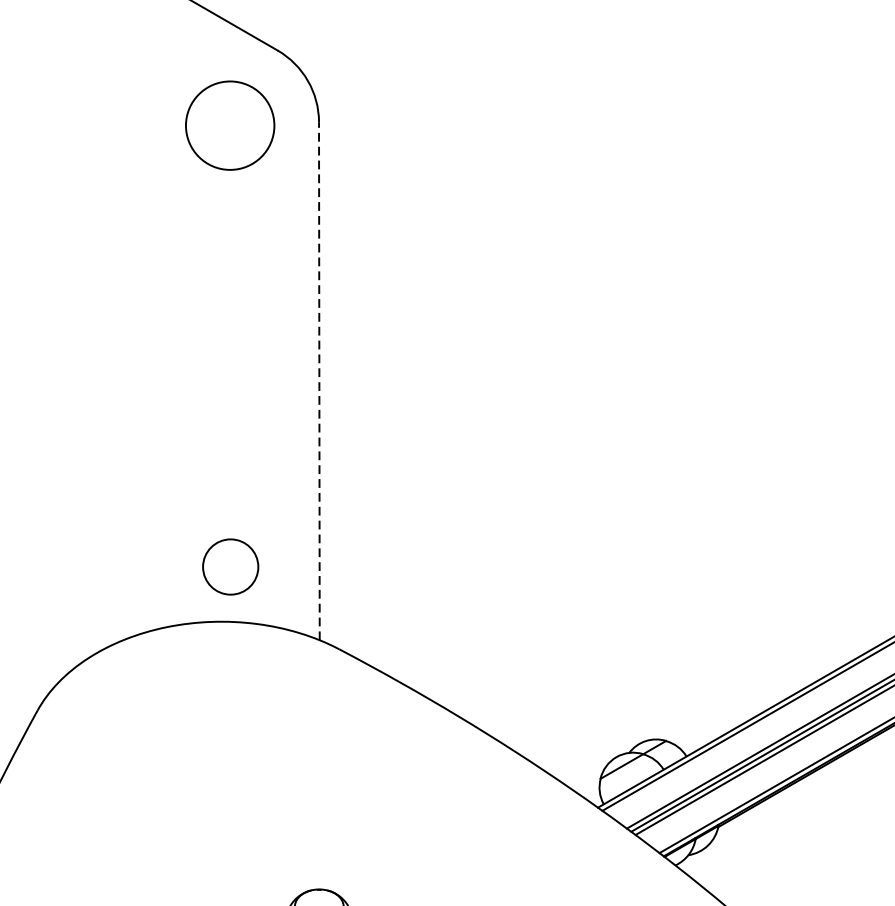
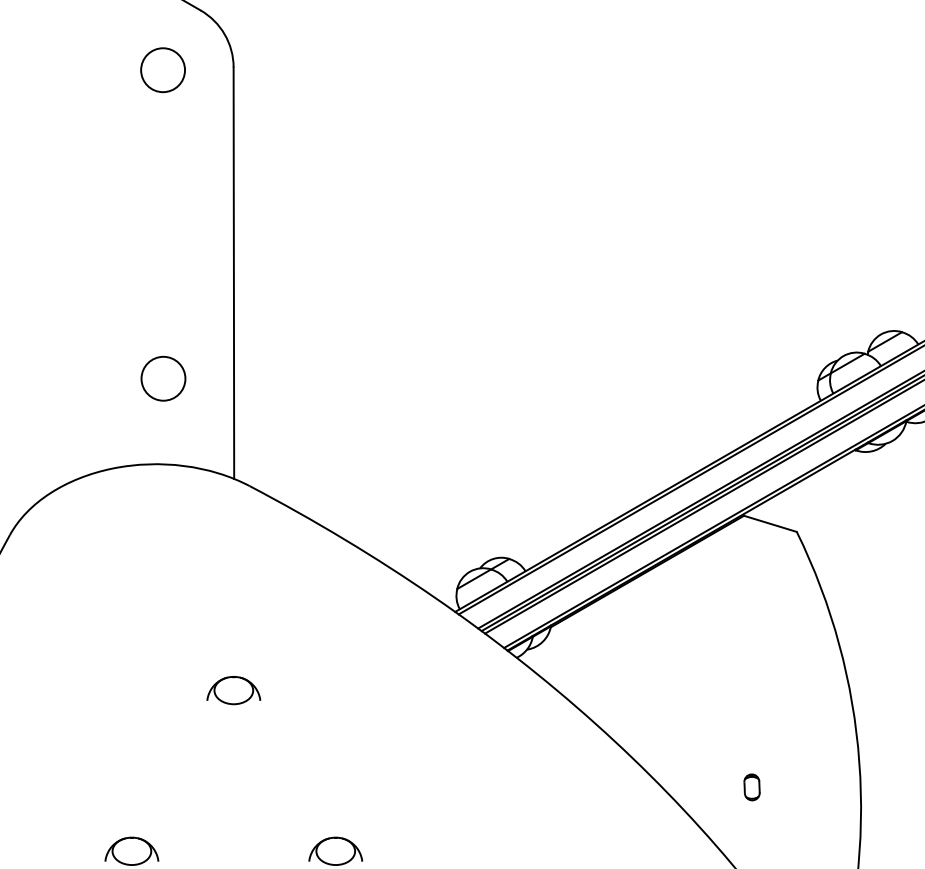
circle: (230, 126) -> (163, 70), size x0.62
line: (318, 381) -> (233, 273), dashed -> solid
circle: (230, 566) -> (163, 378), moved

